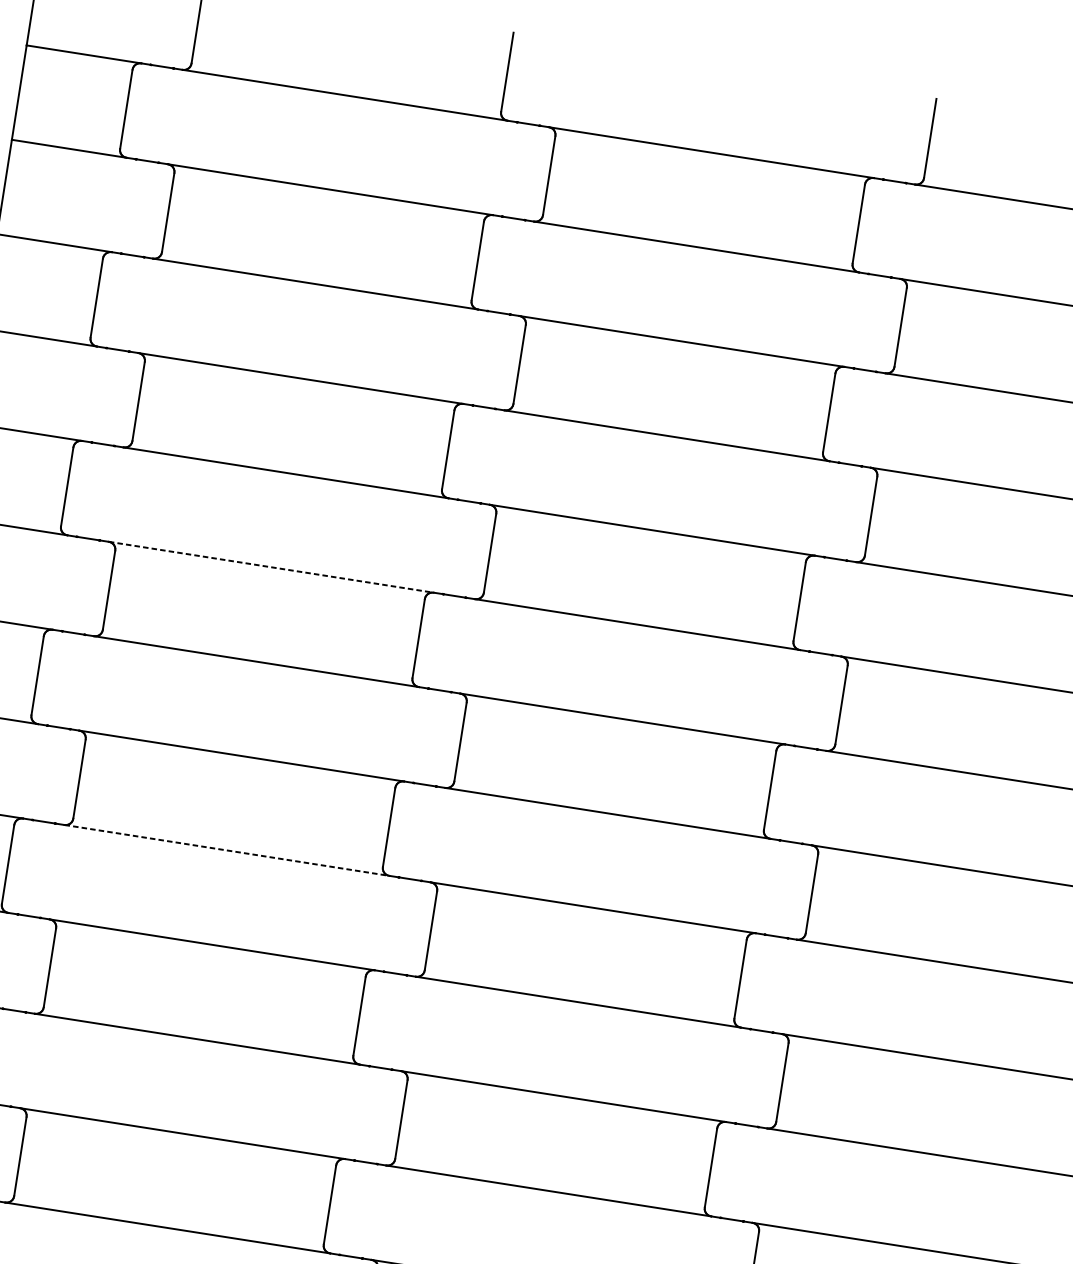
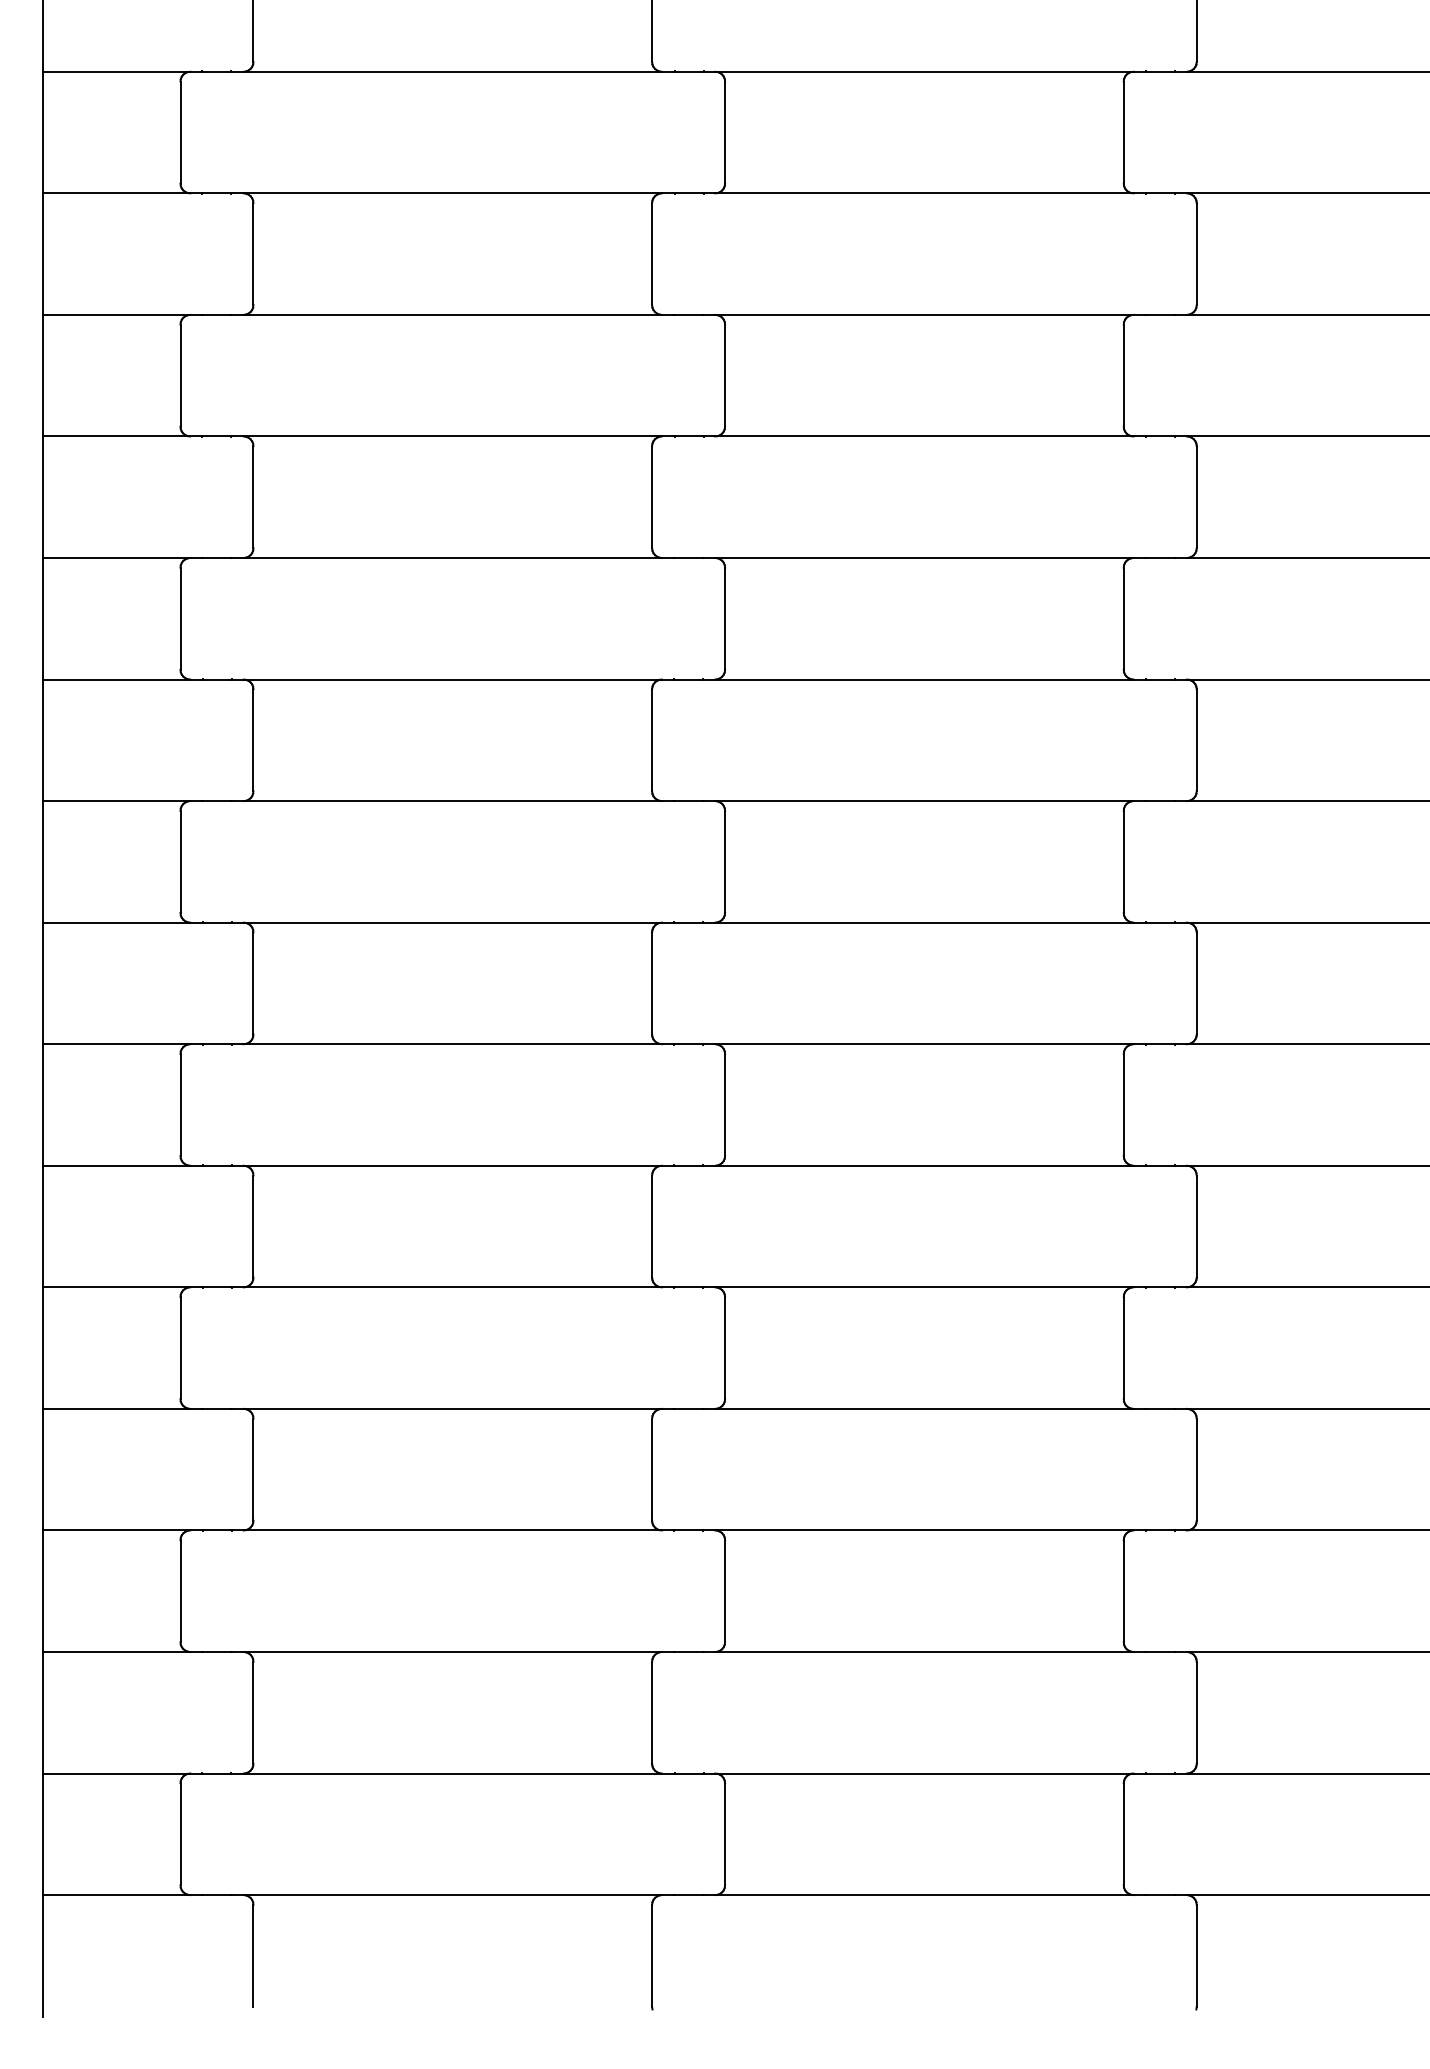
line: (271, 567) -> (453, 679), dashed -> solid
line: (227, 850) -> (453, 1044), dashed -> solid

